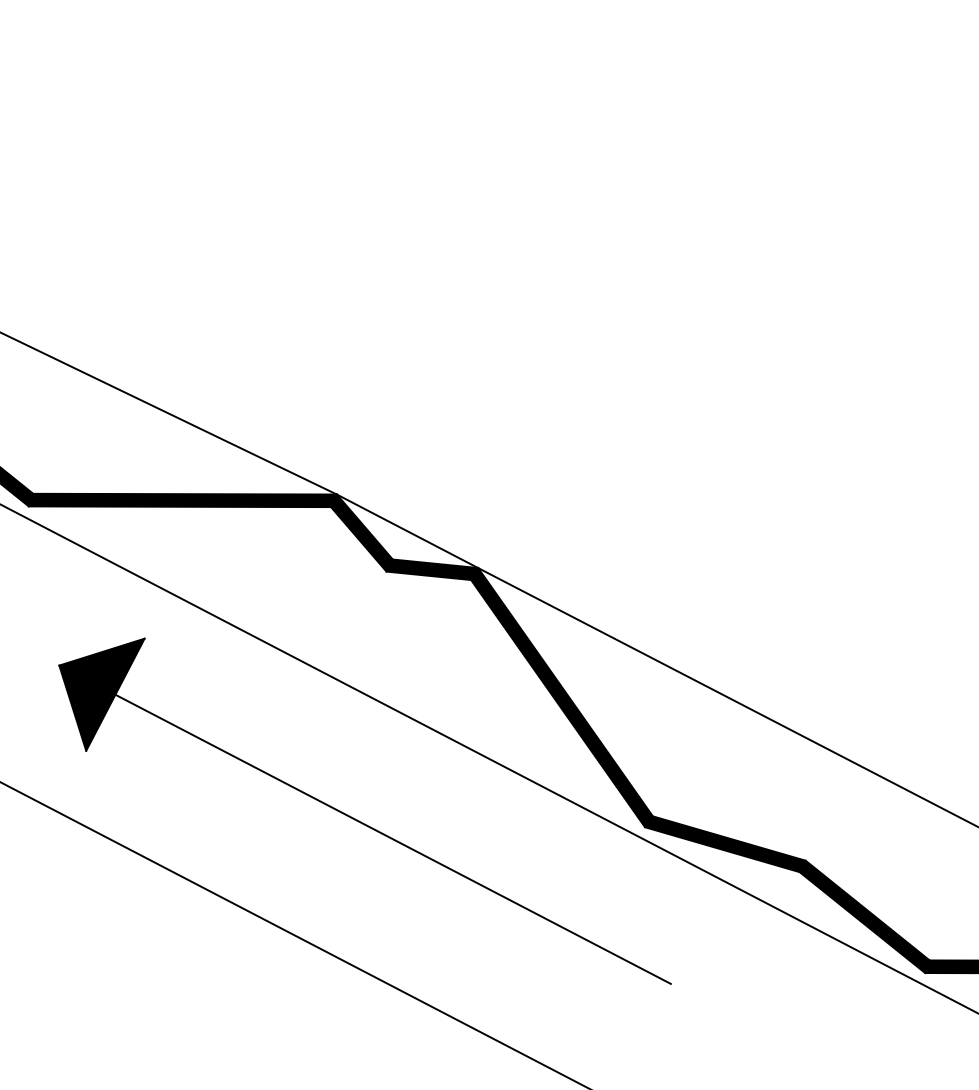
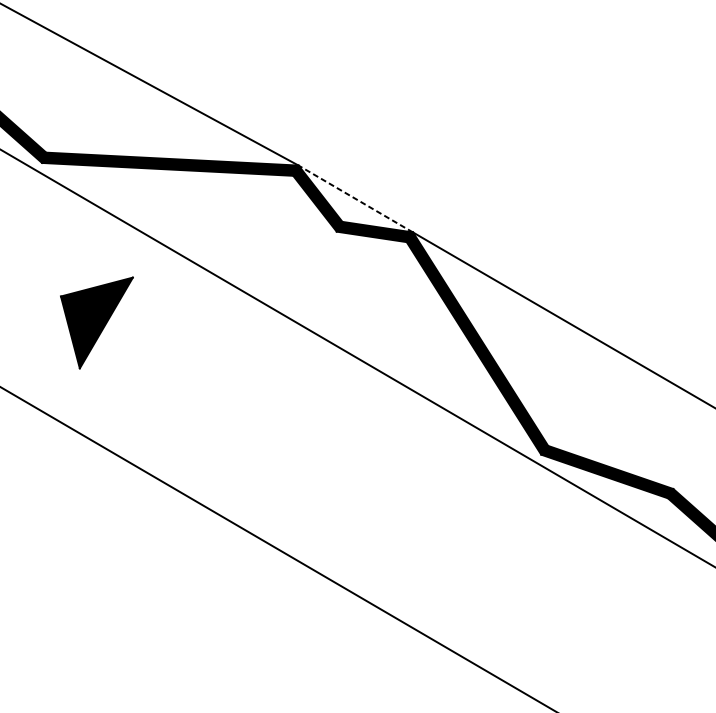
line: (407, 531) -> (355, 199), solid -> dashed
line: (392, 838) -> (330, 453), removed

